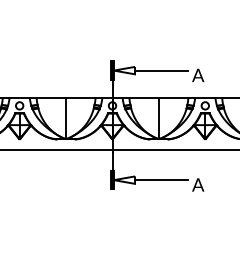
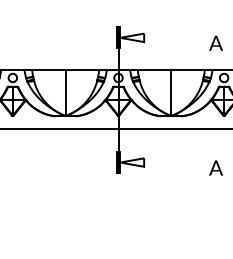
line: (161, 70) -> (174, 37), removed
line: (161, 180) -> (174, 162), removed

